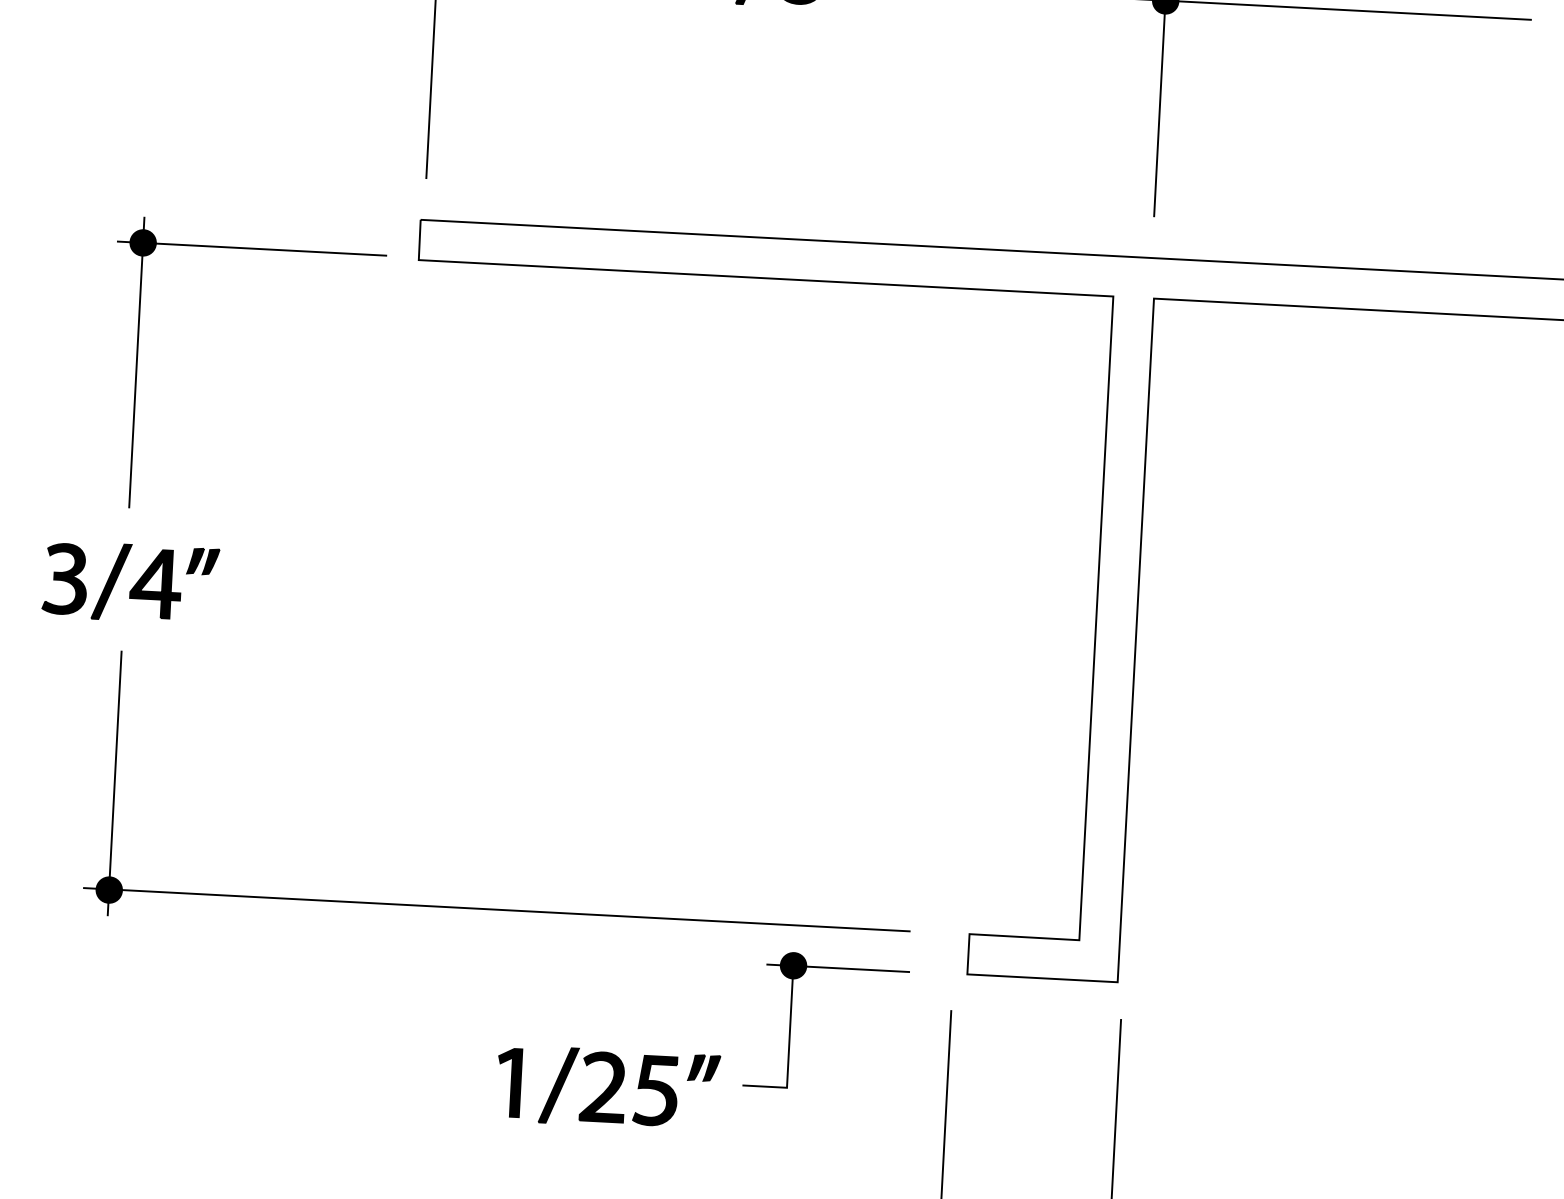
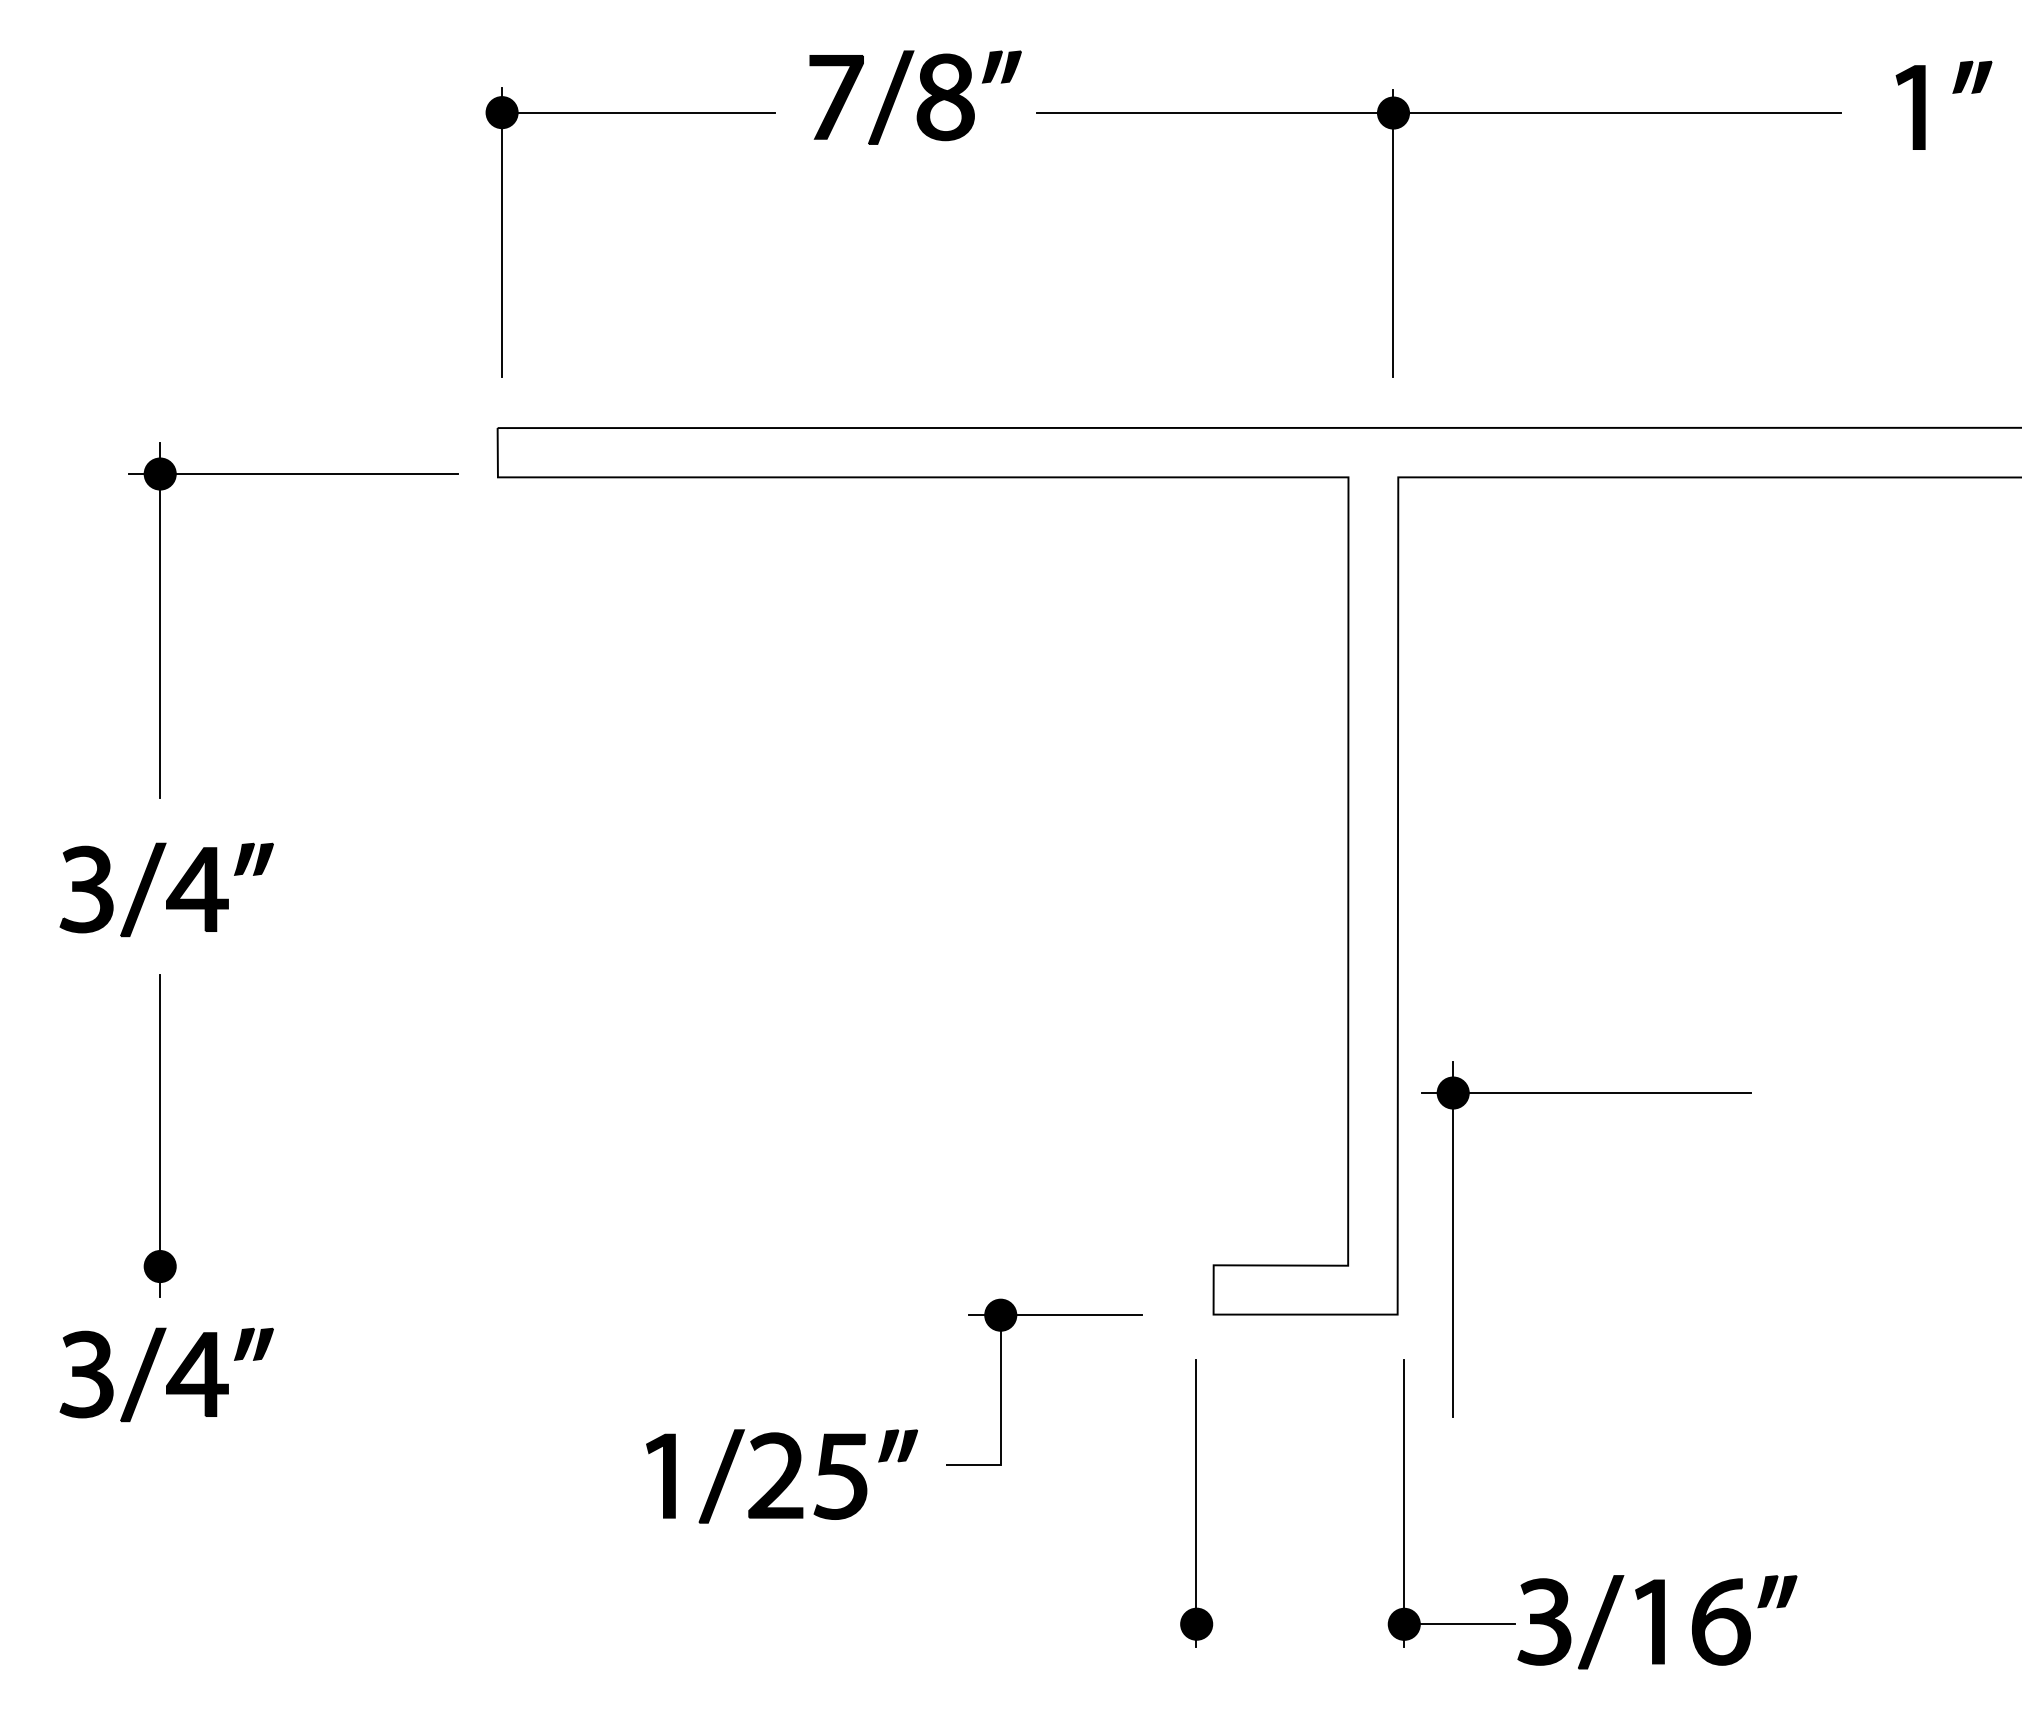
line: (496, 909) -> (634, 1265), removed
part: (1166, 923) -> (1453, 1239), added
part: (109, 978) -> (166, 1374), added

